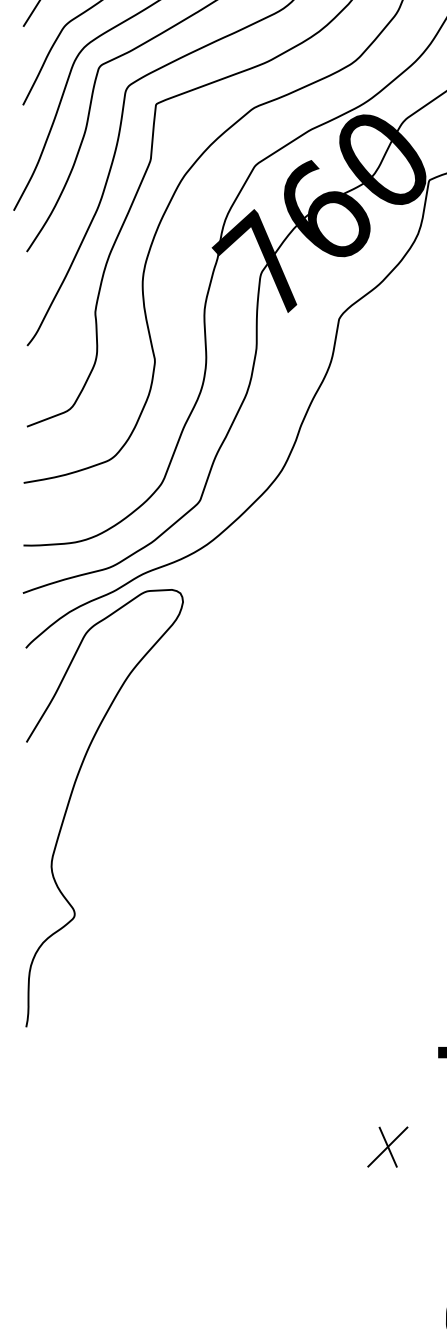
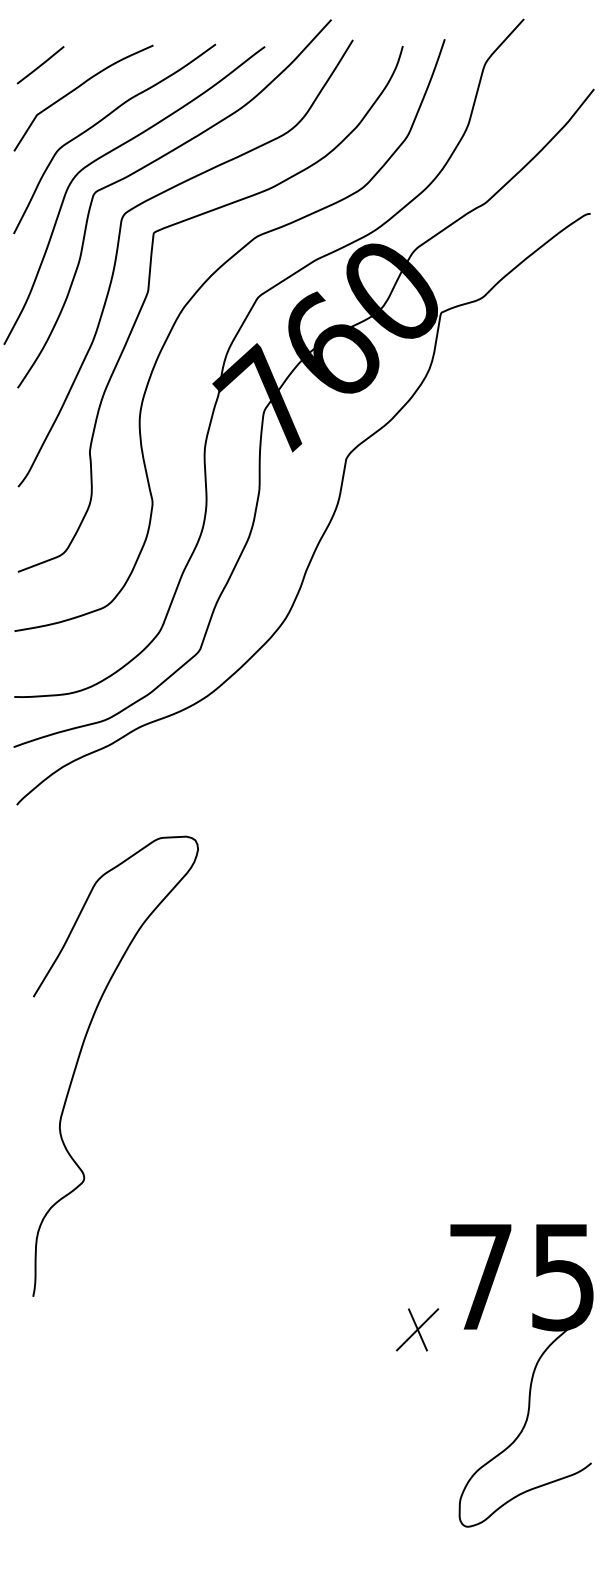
curve: (72, 795) -> (81, 1052), moved
part: (387, 1146) -> (417, 1329), moved

